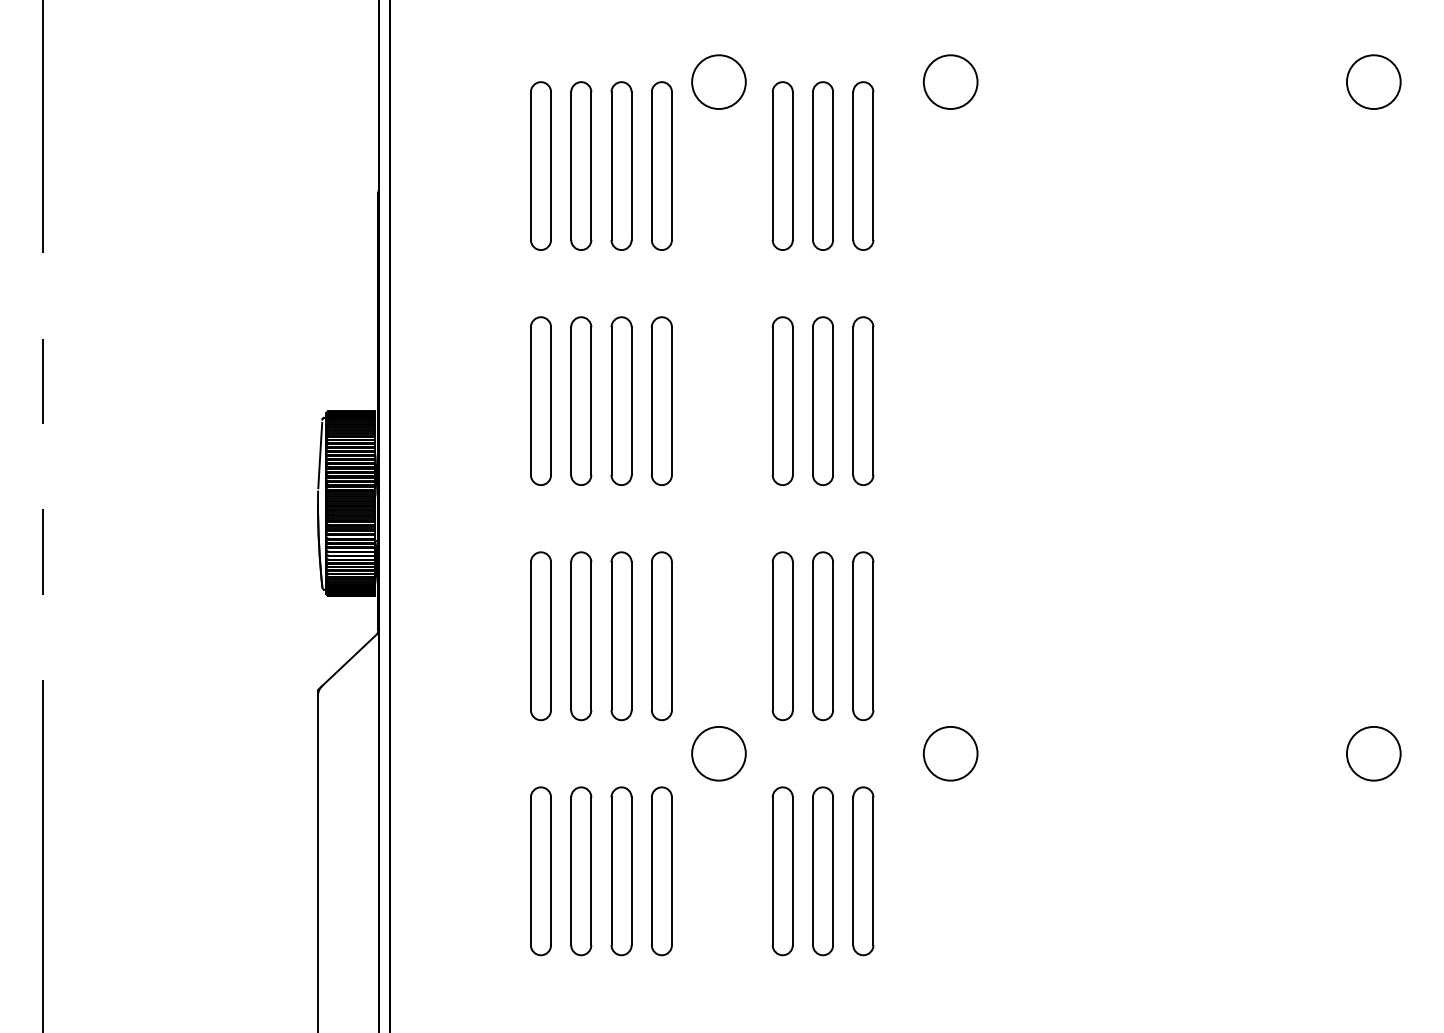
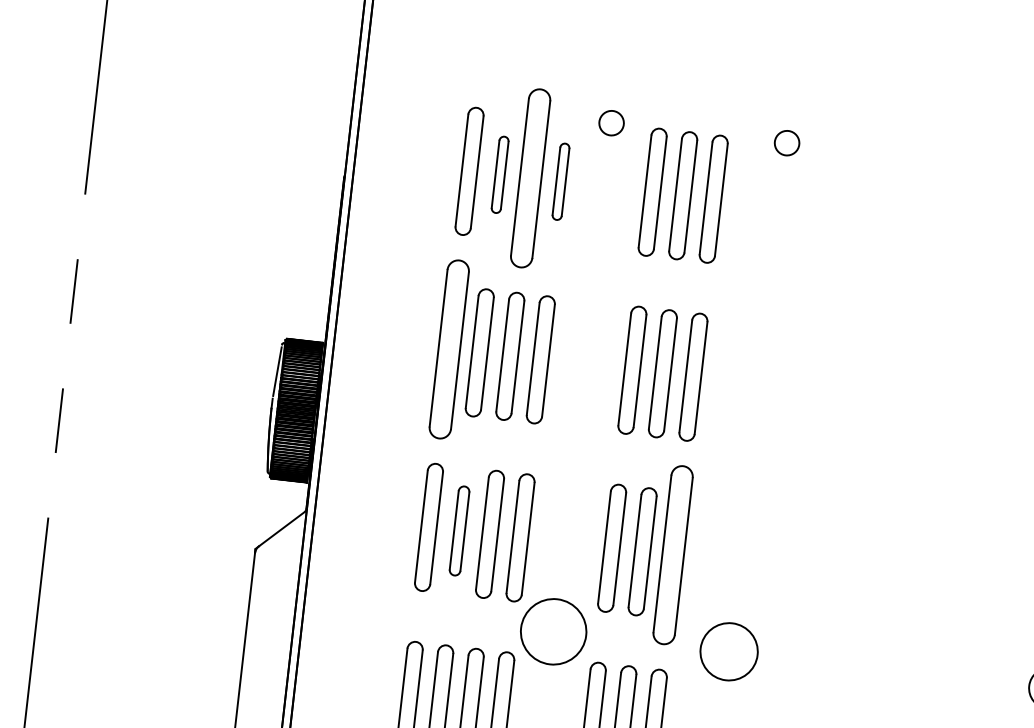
circle: (718, 82) -> (611, 123), size x0.6
circle: (950, 82) -> (786, 143), size x0.6
part: (581, 165) -> (500, 174), size x0.6
part: (621, 165) -> (530, 177), size x1.4
part: (661, 165) -> (560, 181), size x0.6
part: (540, 400) -> (448, 348), size x1.4
part: (581, 636) -> (459, 531), size x0.7
part: (863, 636) -> (673, 555), size x1.4
circle: (718, 753) -> (553, 631), size x1.6
circle: (950, 753) -> (729, 651), size x1.4

